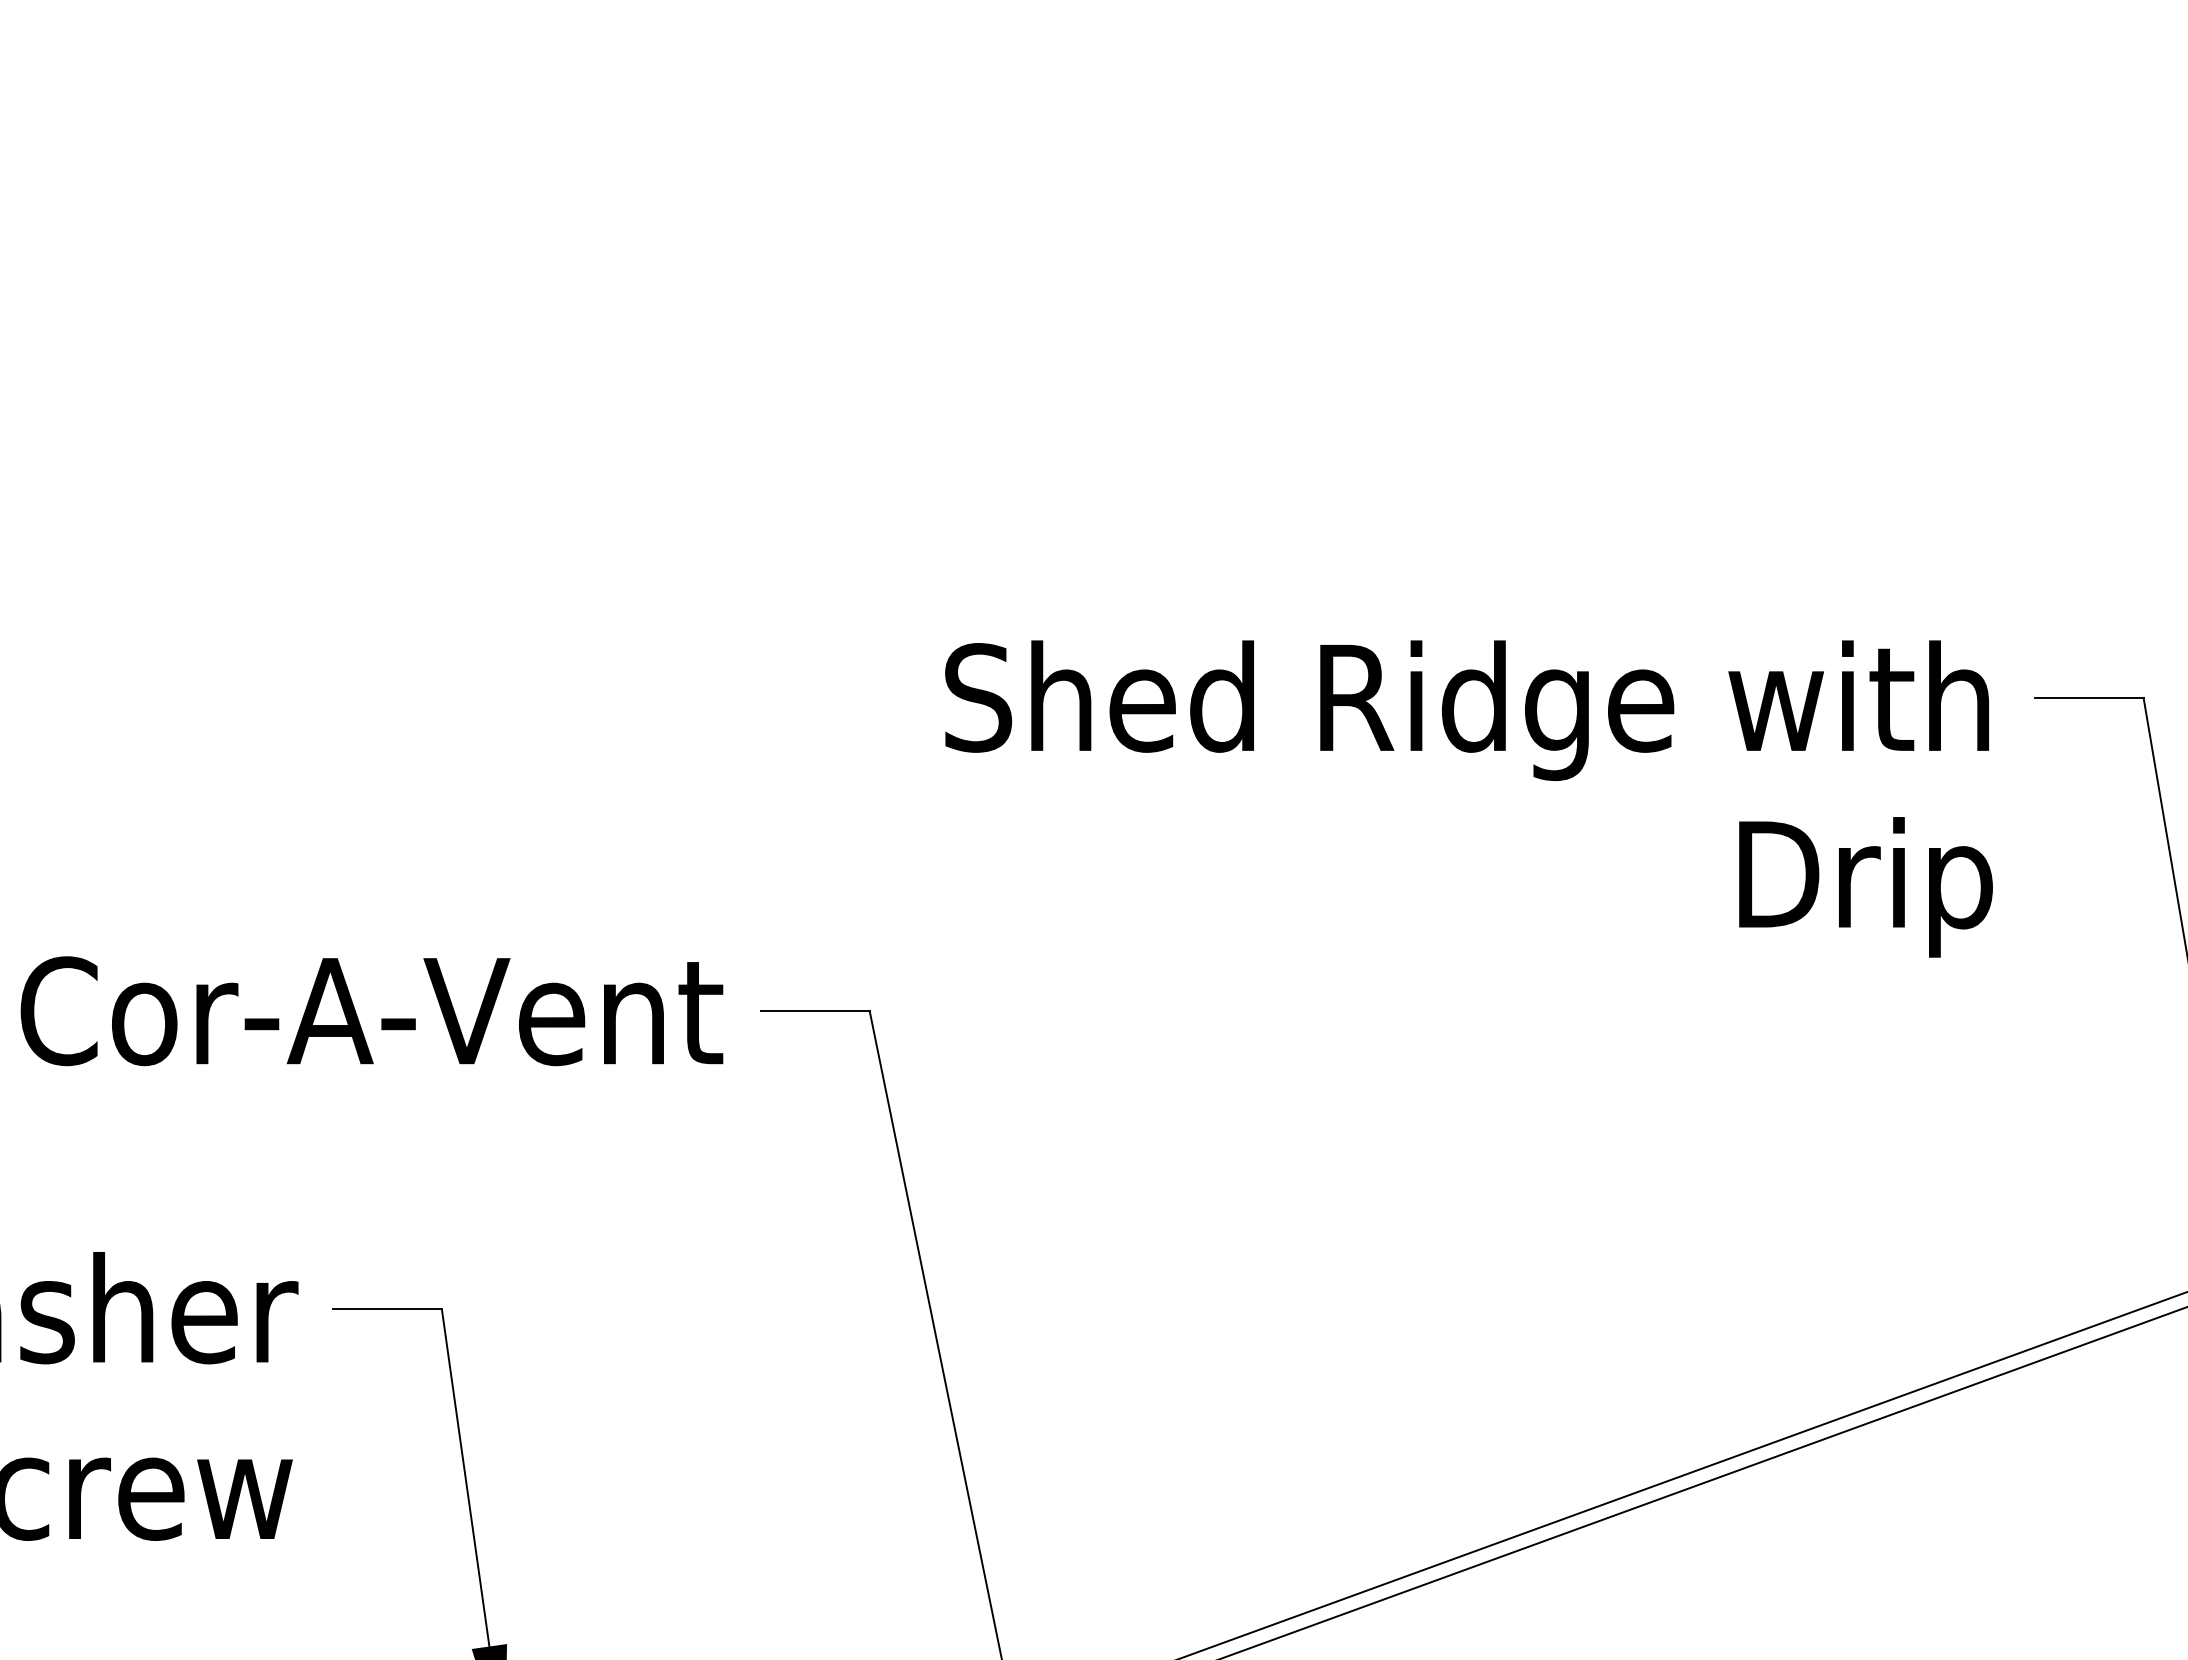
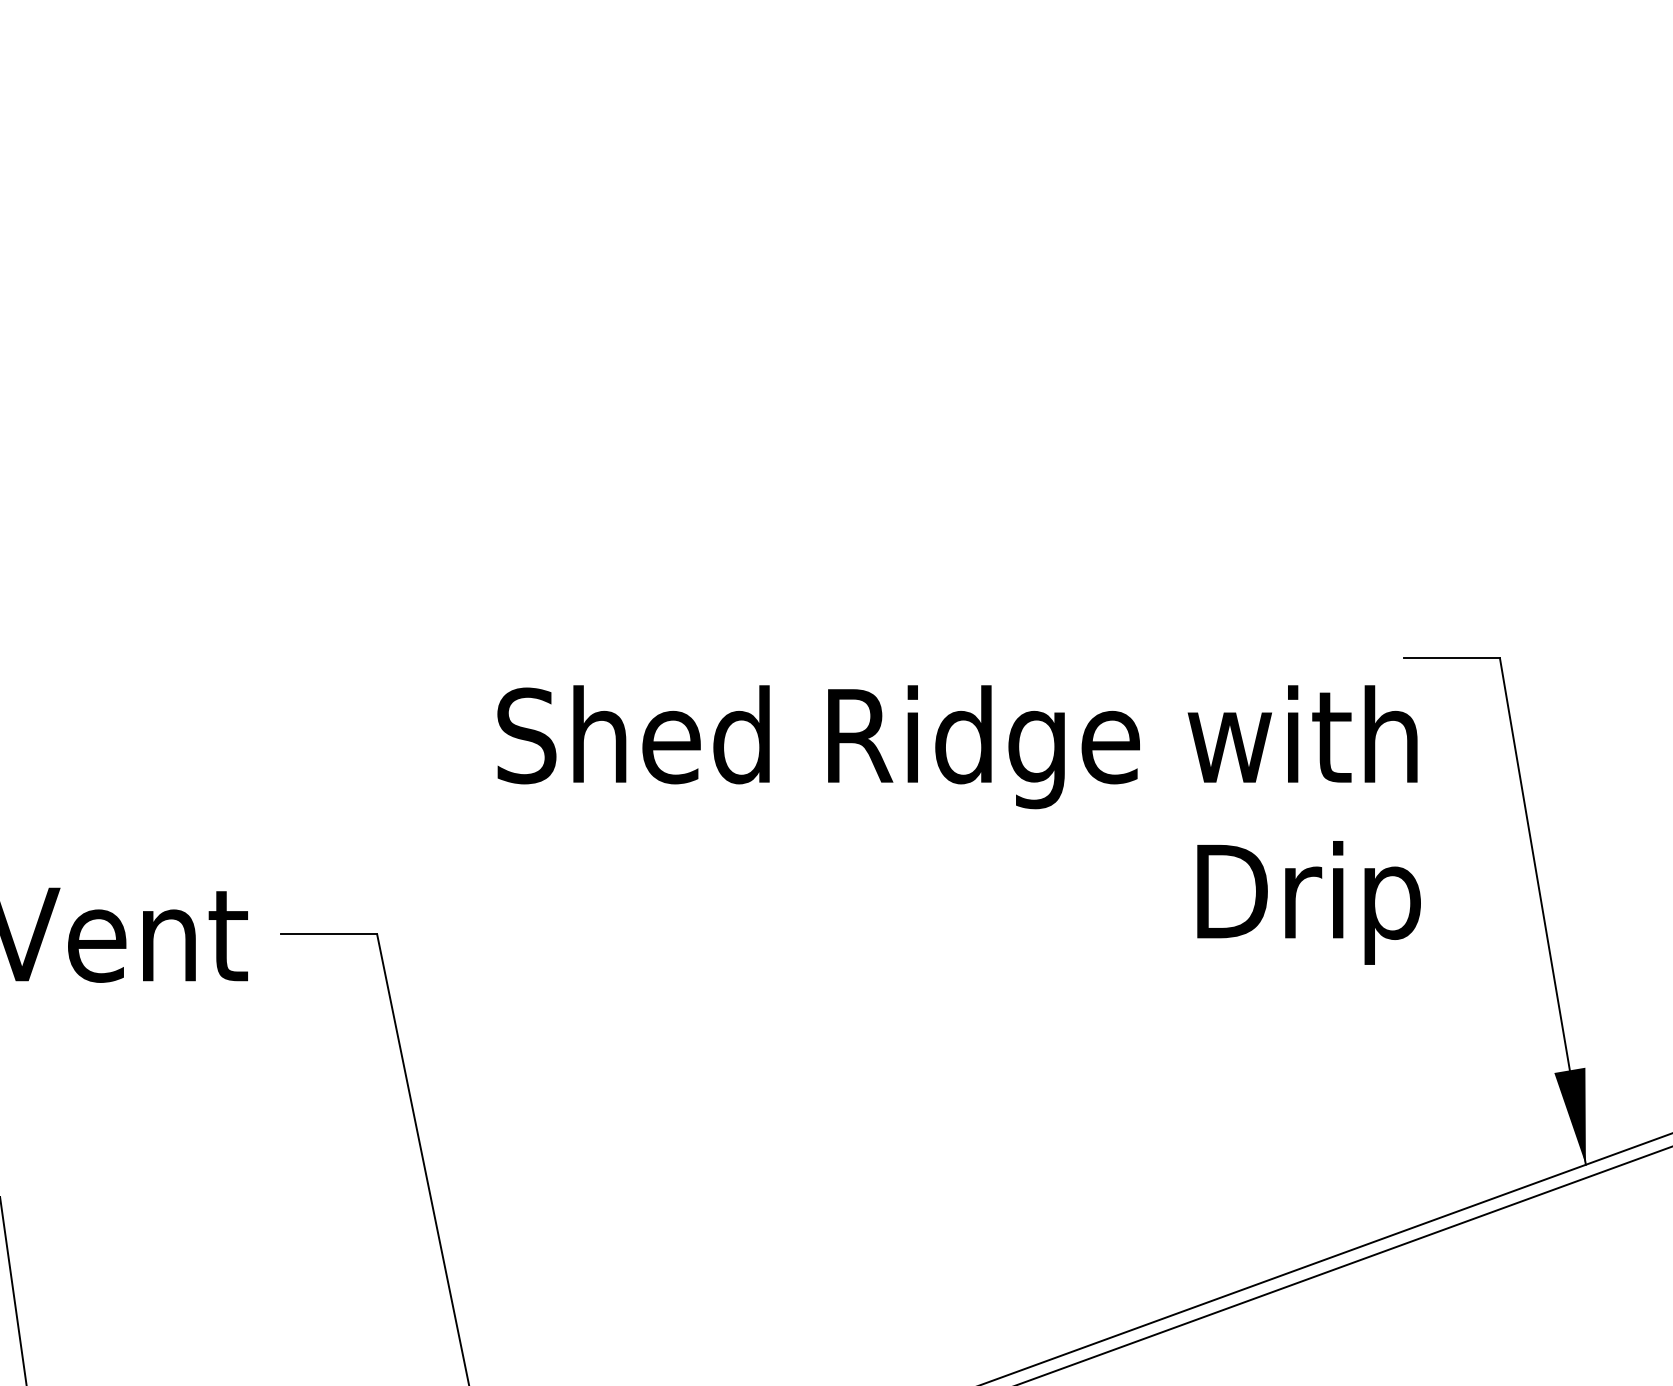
text: (1468, 798) -> (958, 824), moved

